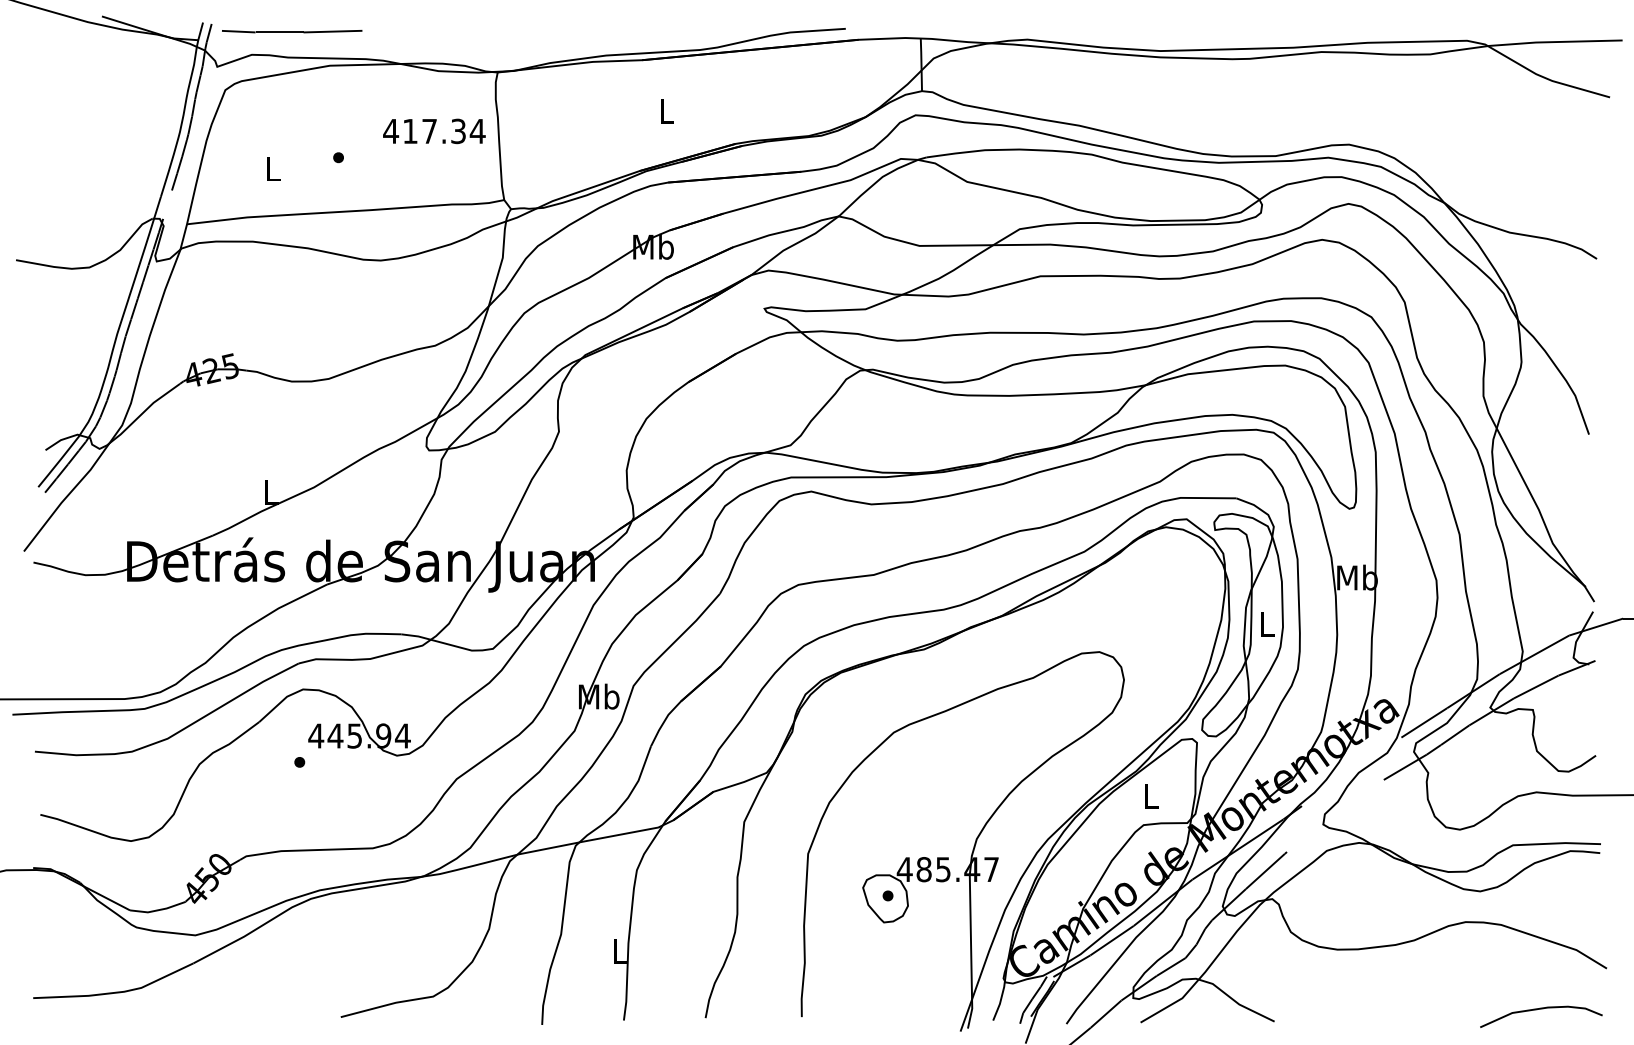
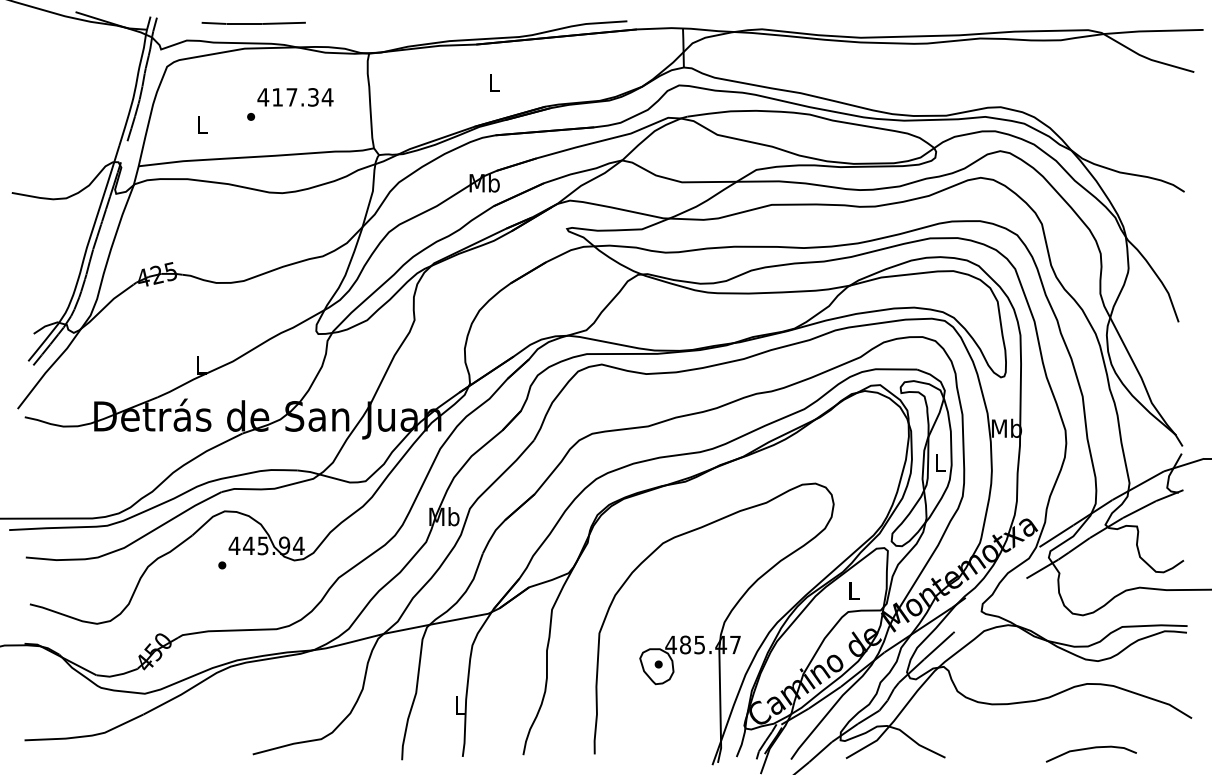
line: (292, 31) -> (254, 23), moved
text: (434, 131) -> (295, 97), moved
curve: (1541, 1009) -> (1091, 748), moved

